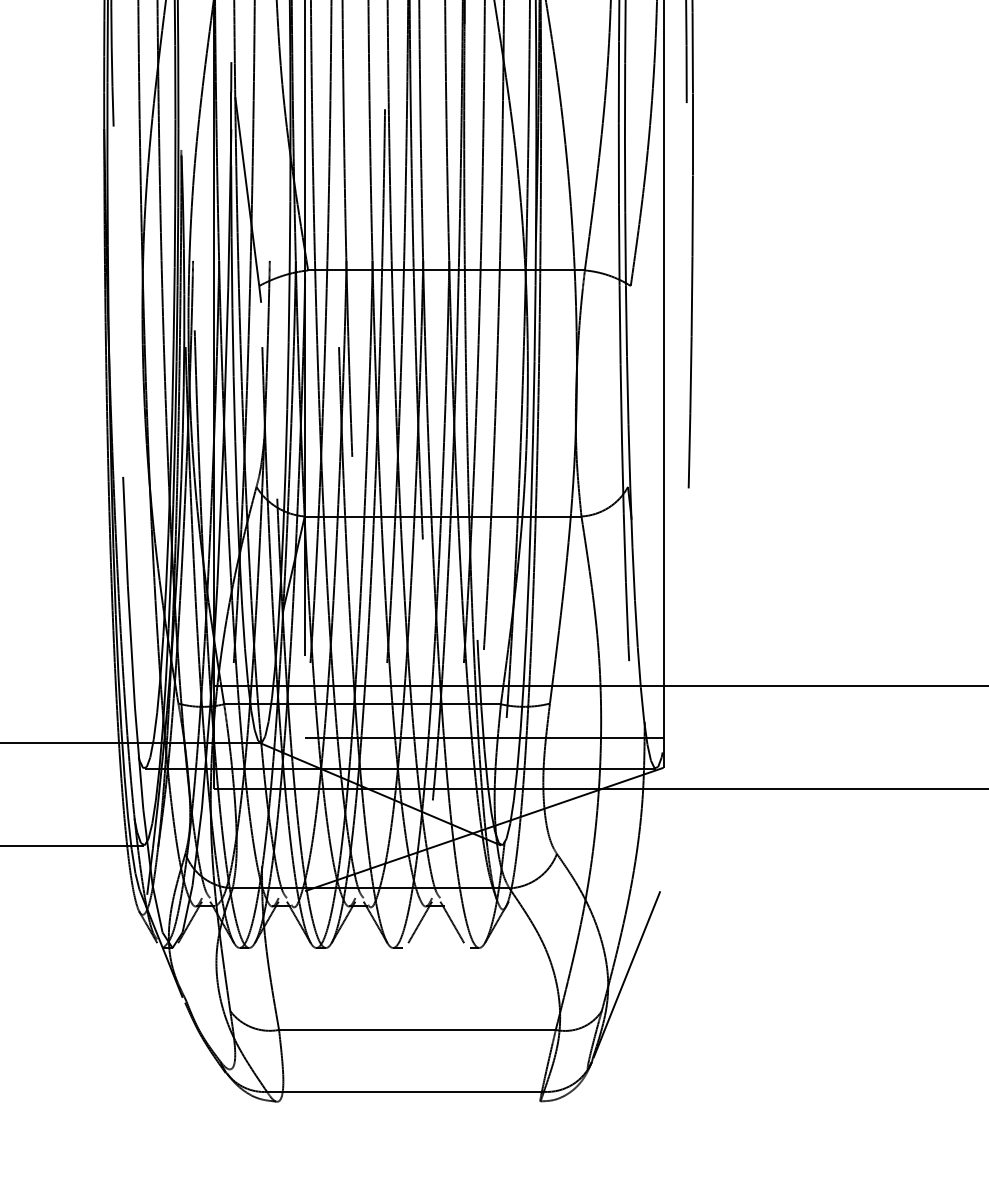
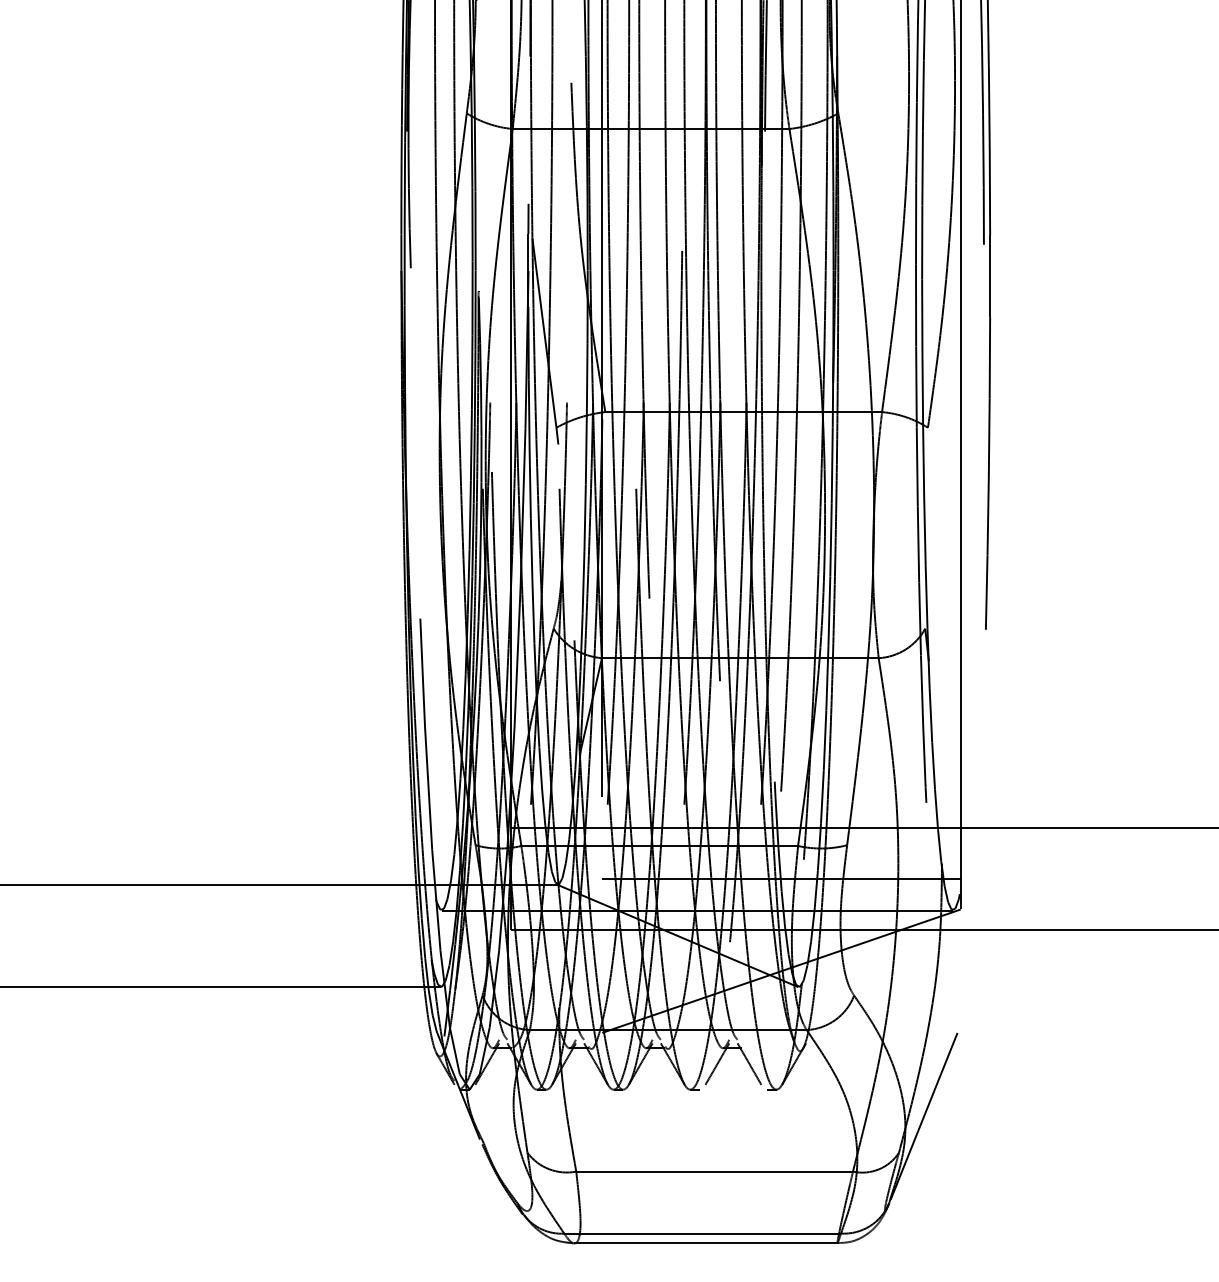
line: (408, 1101) -> (705, 1243), added

